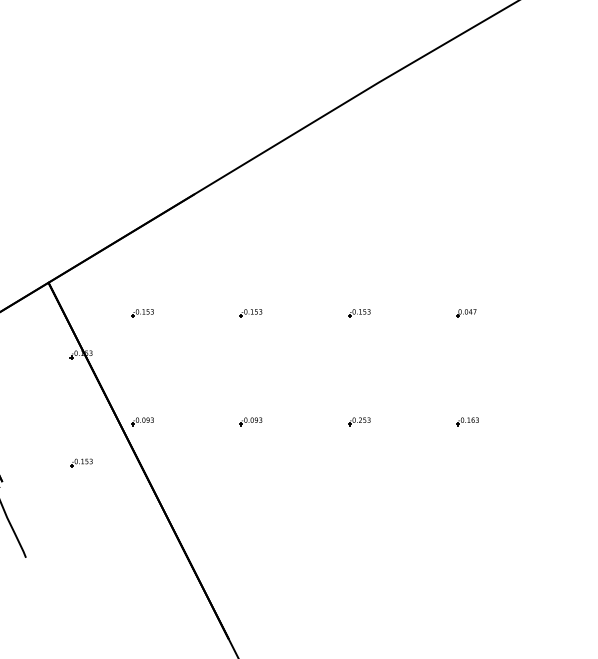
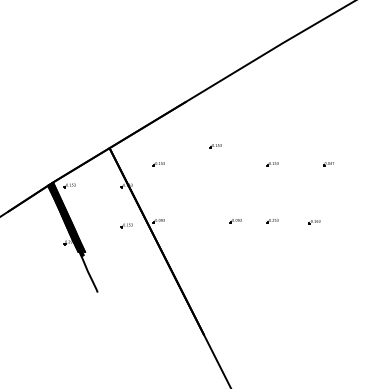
part: (250, 313) -> (215, 146), moved
part: (250, 422) -> (235, 221), moved
part: (467, 422) -> (314, 222), moved
part: (80, 462) -> (126, 225), moved

